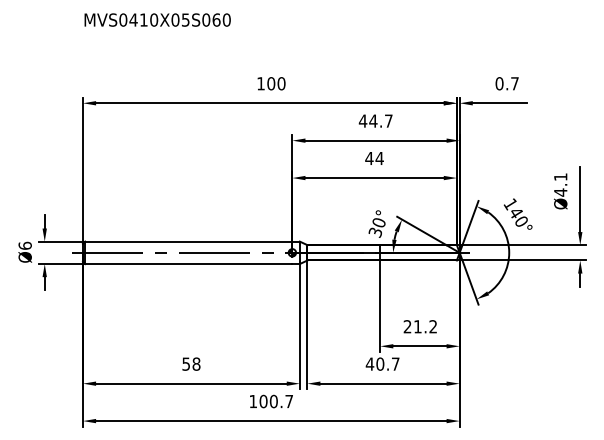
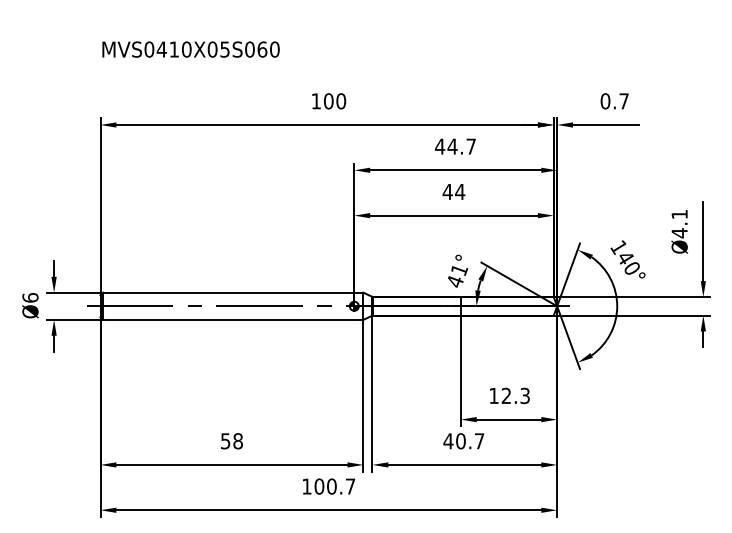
text: (157, 19) -> (190, 48), moved
text: (377, 227) -> (457, 275), 30° -> 41°
text: (420, 326) -> (509, 395), 21.2 -> 12.3

